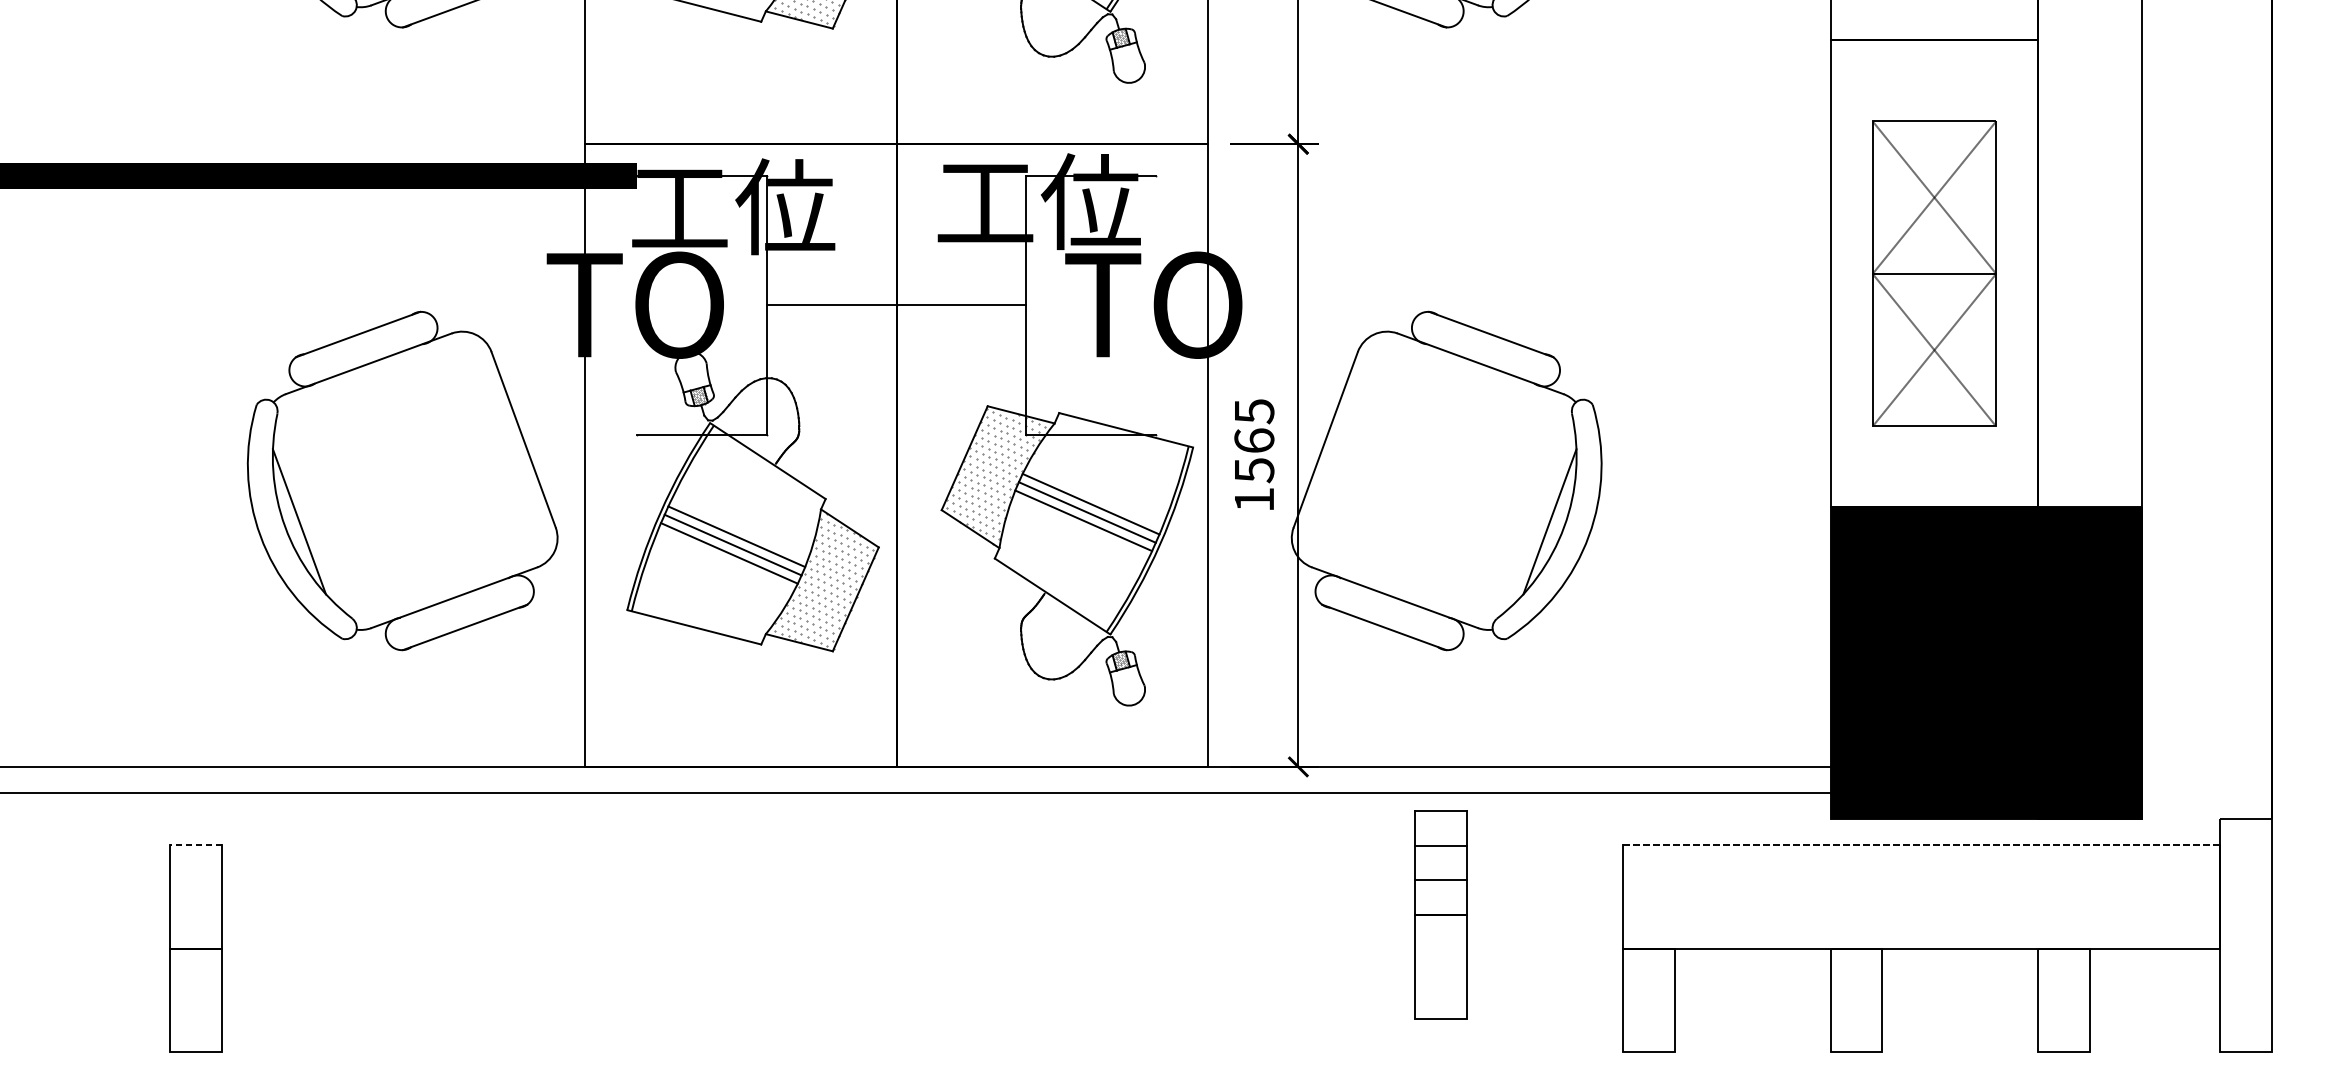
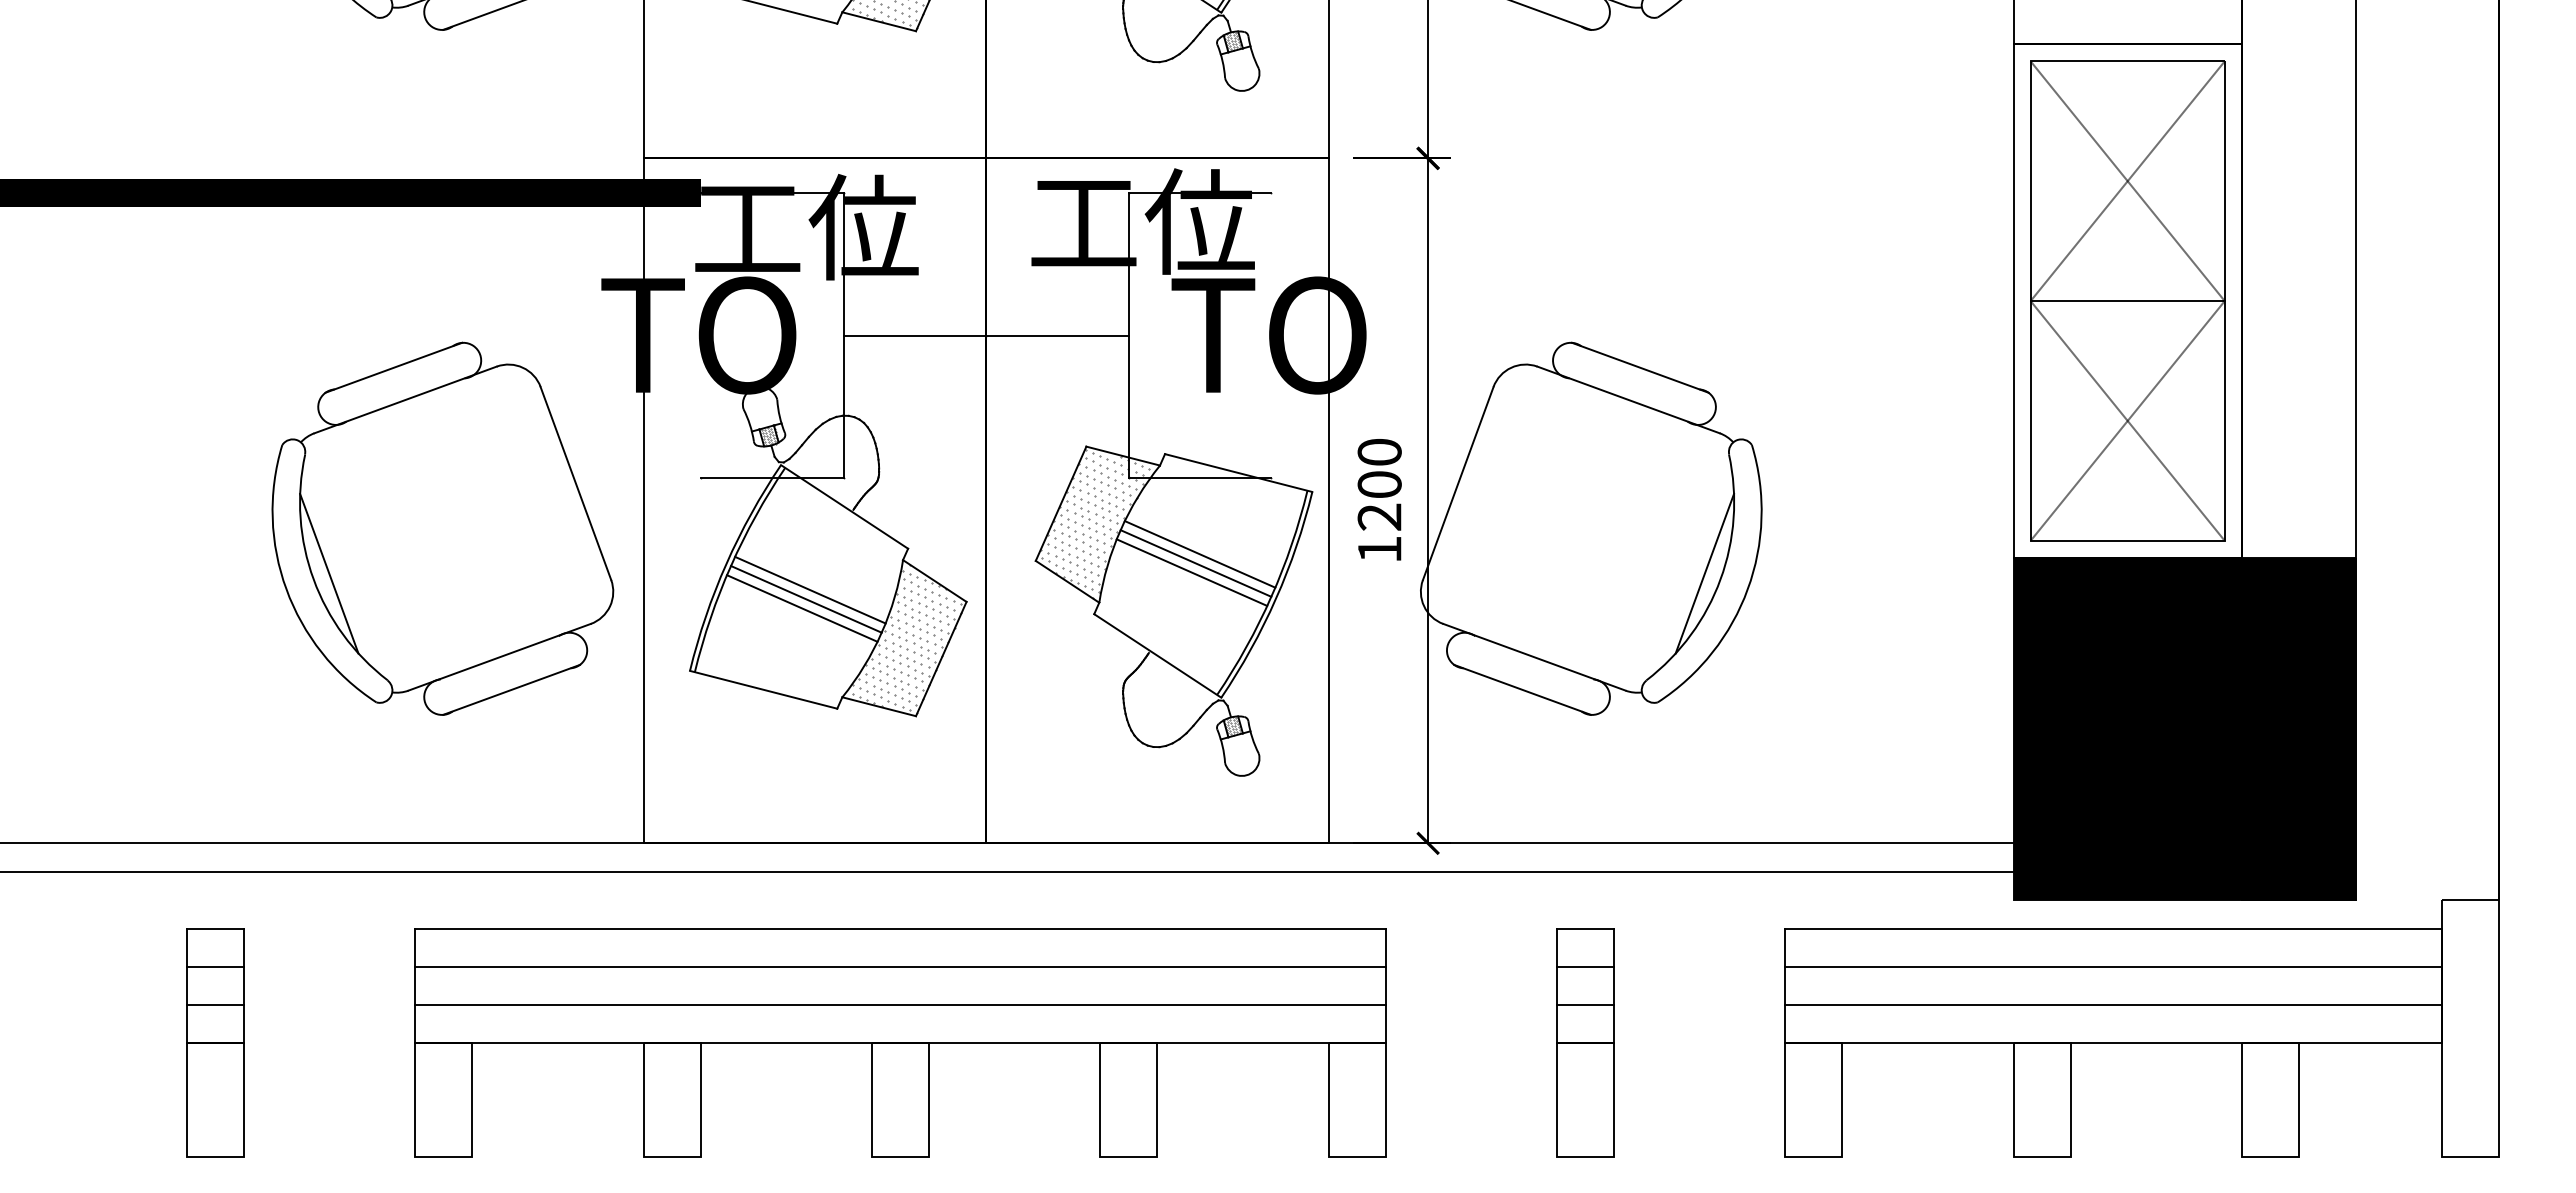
part: (1934, 273) -> (2127, 300), size x1.43
text: (1254, 441) -> (1379, 485), 1565 -> 1200
line: (195, 844) -> (215, 928), dashed -> solid
line: (1920, 844) -> (2112, 928), dashed -> solid
line: (195, 879) -> (215, 967), added
line: (1921, 879) -> (2113, 967), added
line: (195, 914) -> (215, 1005), added
part: (1441, 914) -> (1585, 1042), moved
line: (1921, 914) -> (2113, 1005), added
part: (818, 947) -> (900, 1042), added

